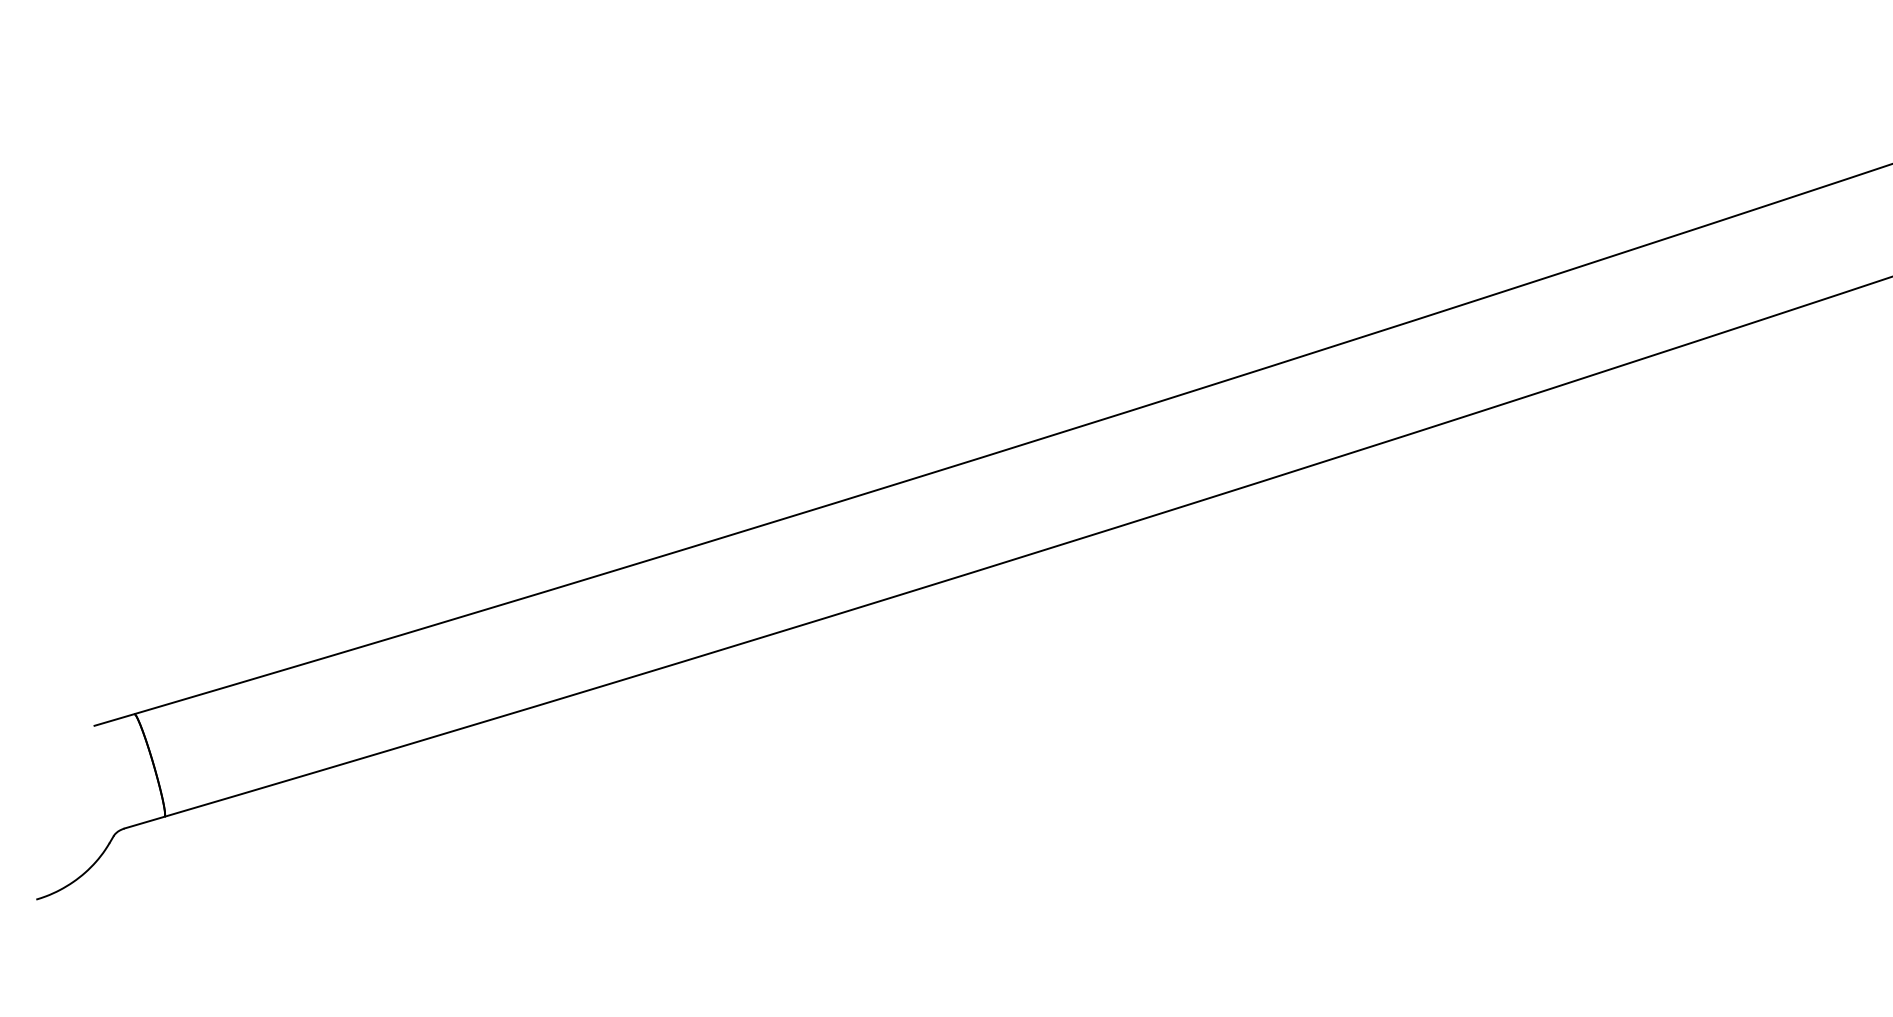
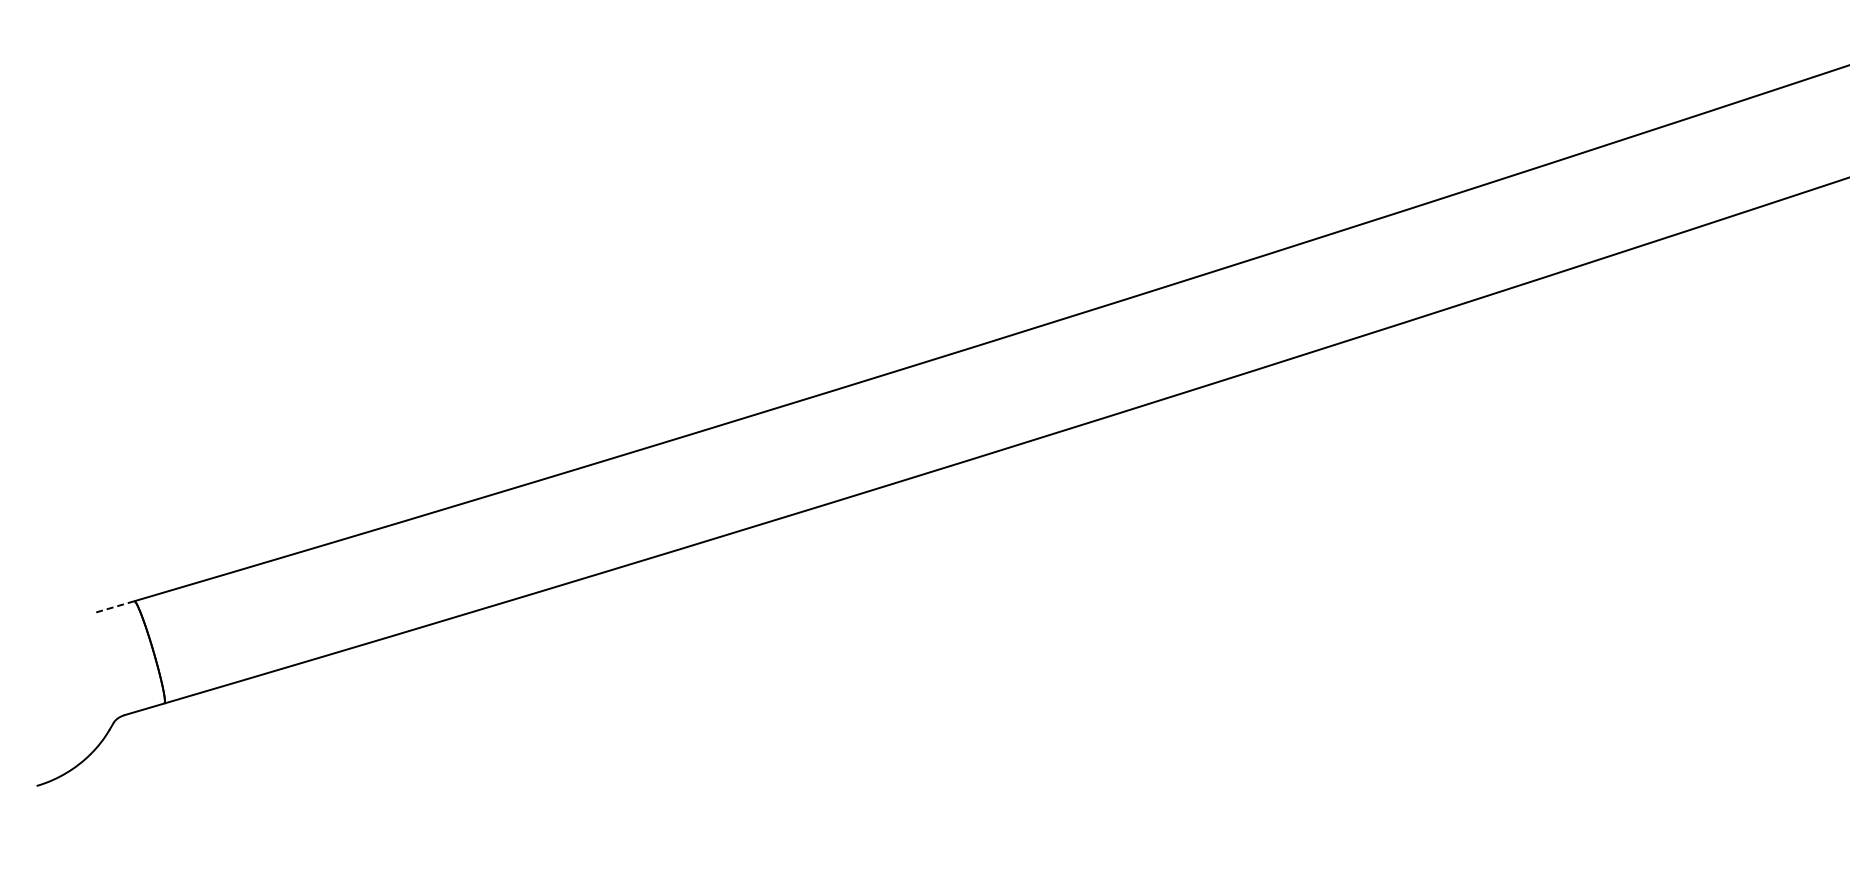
line: (114, 719) -> (114, 606), solid -> dashed

